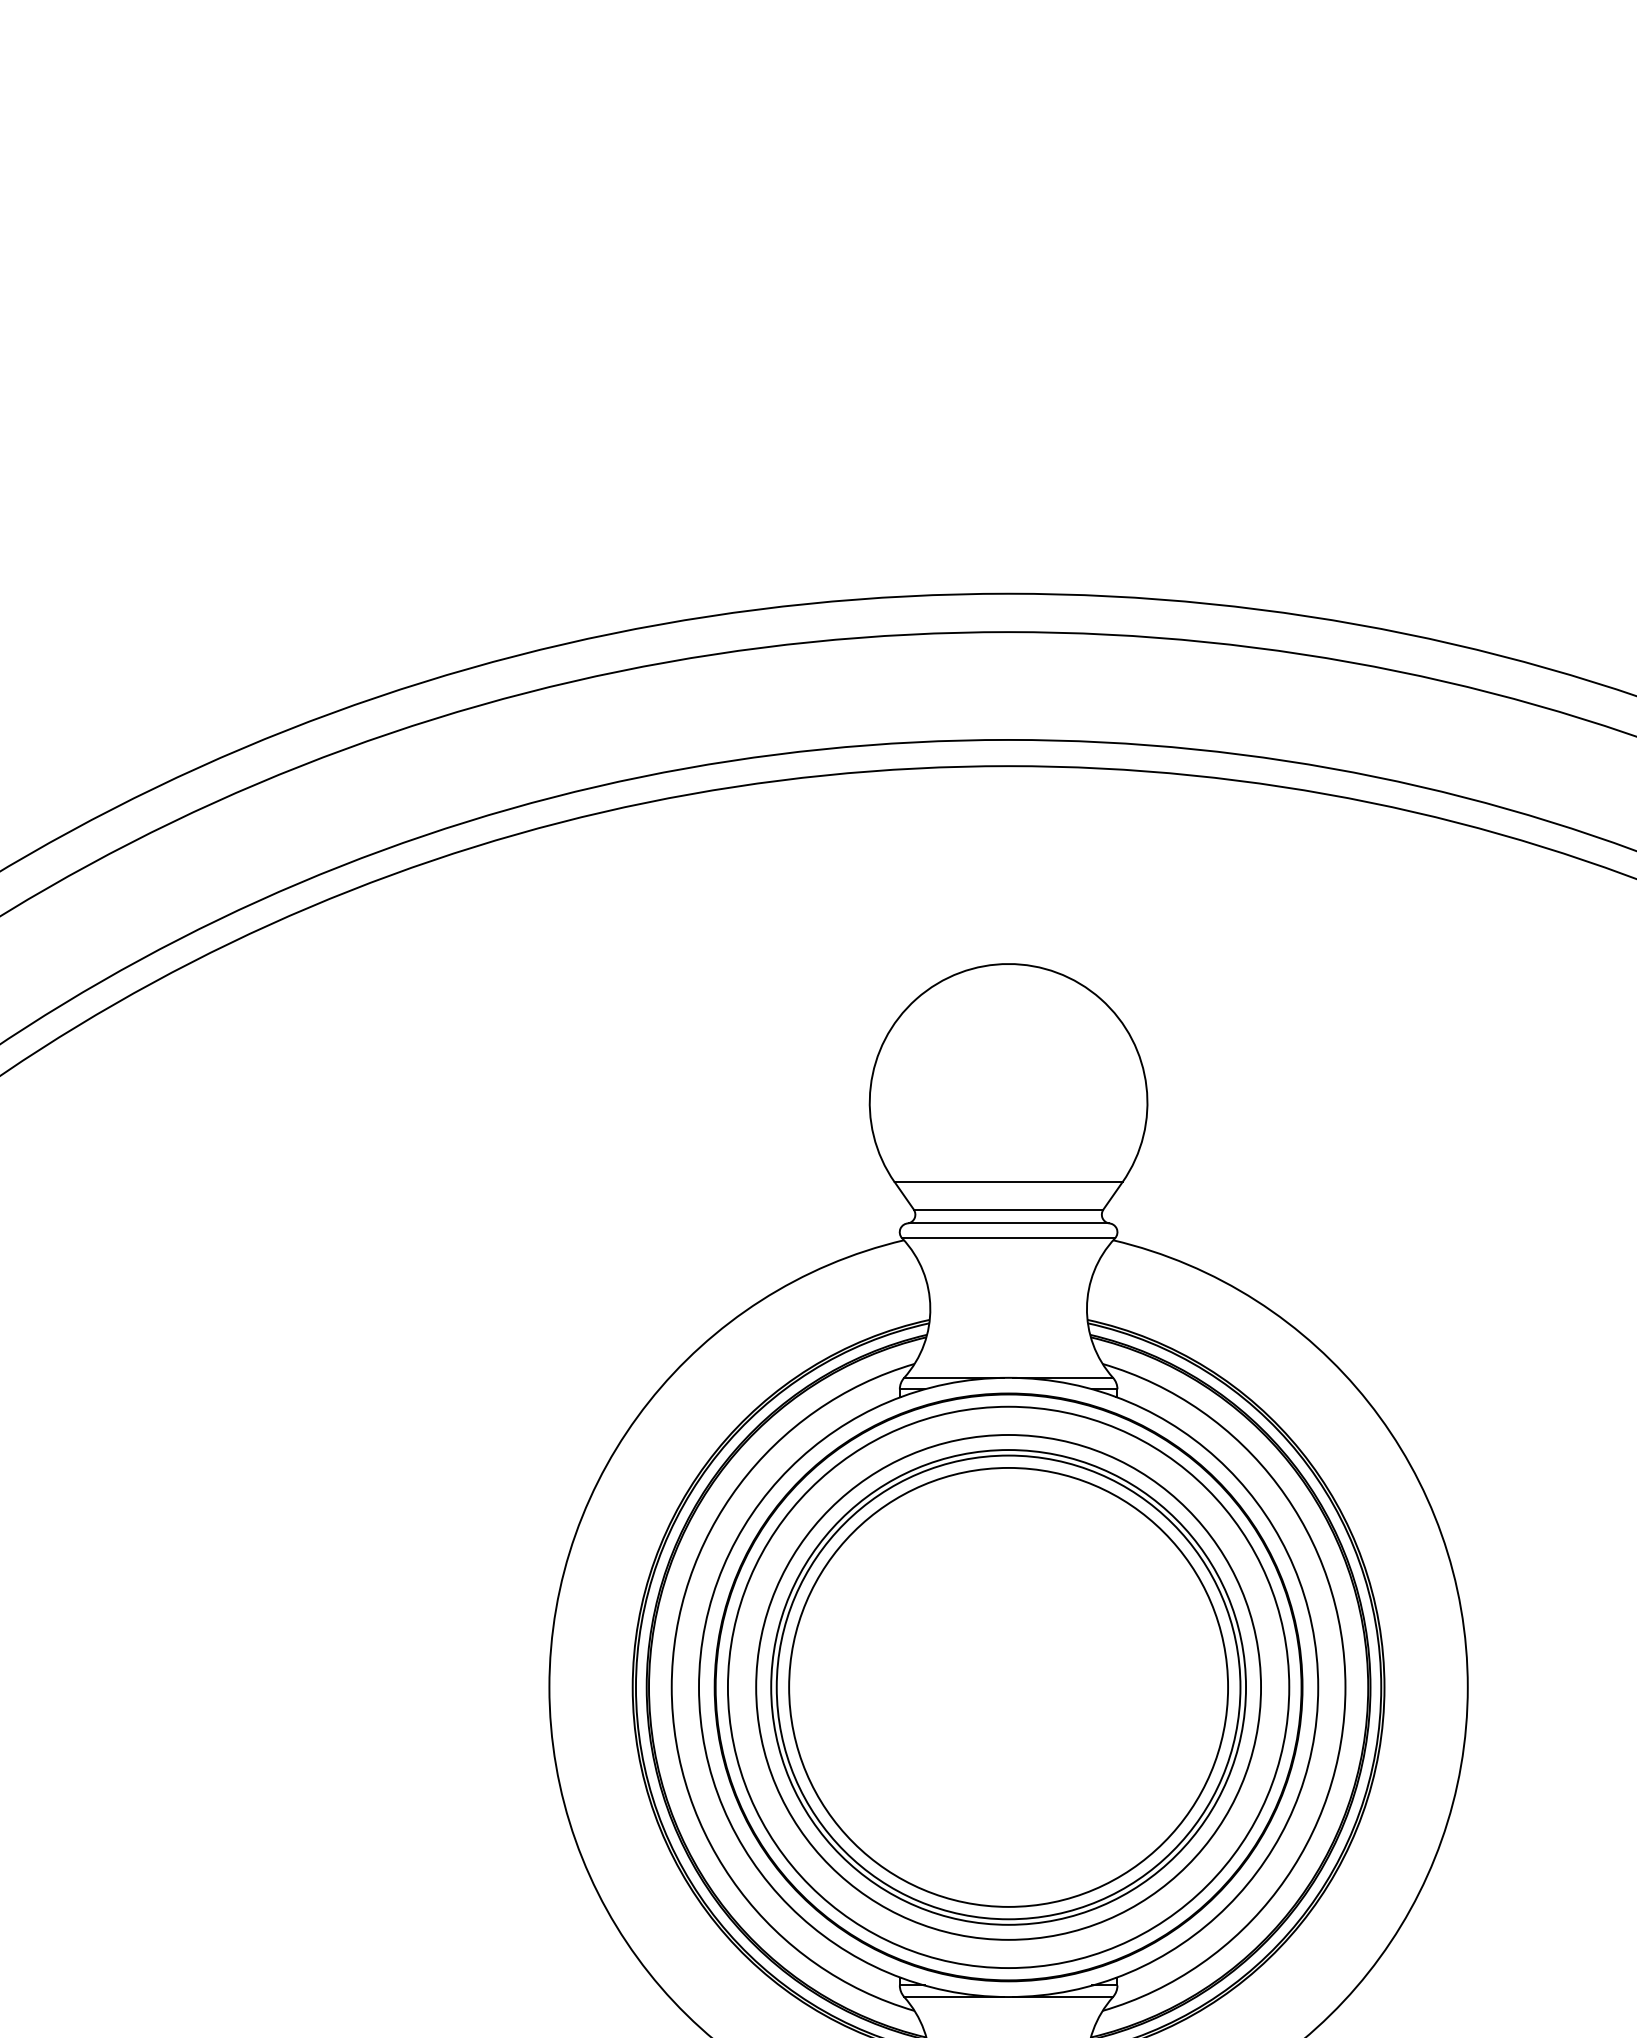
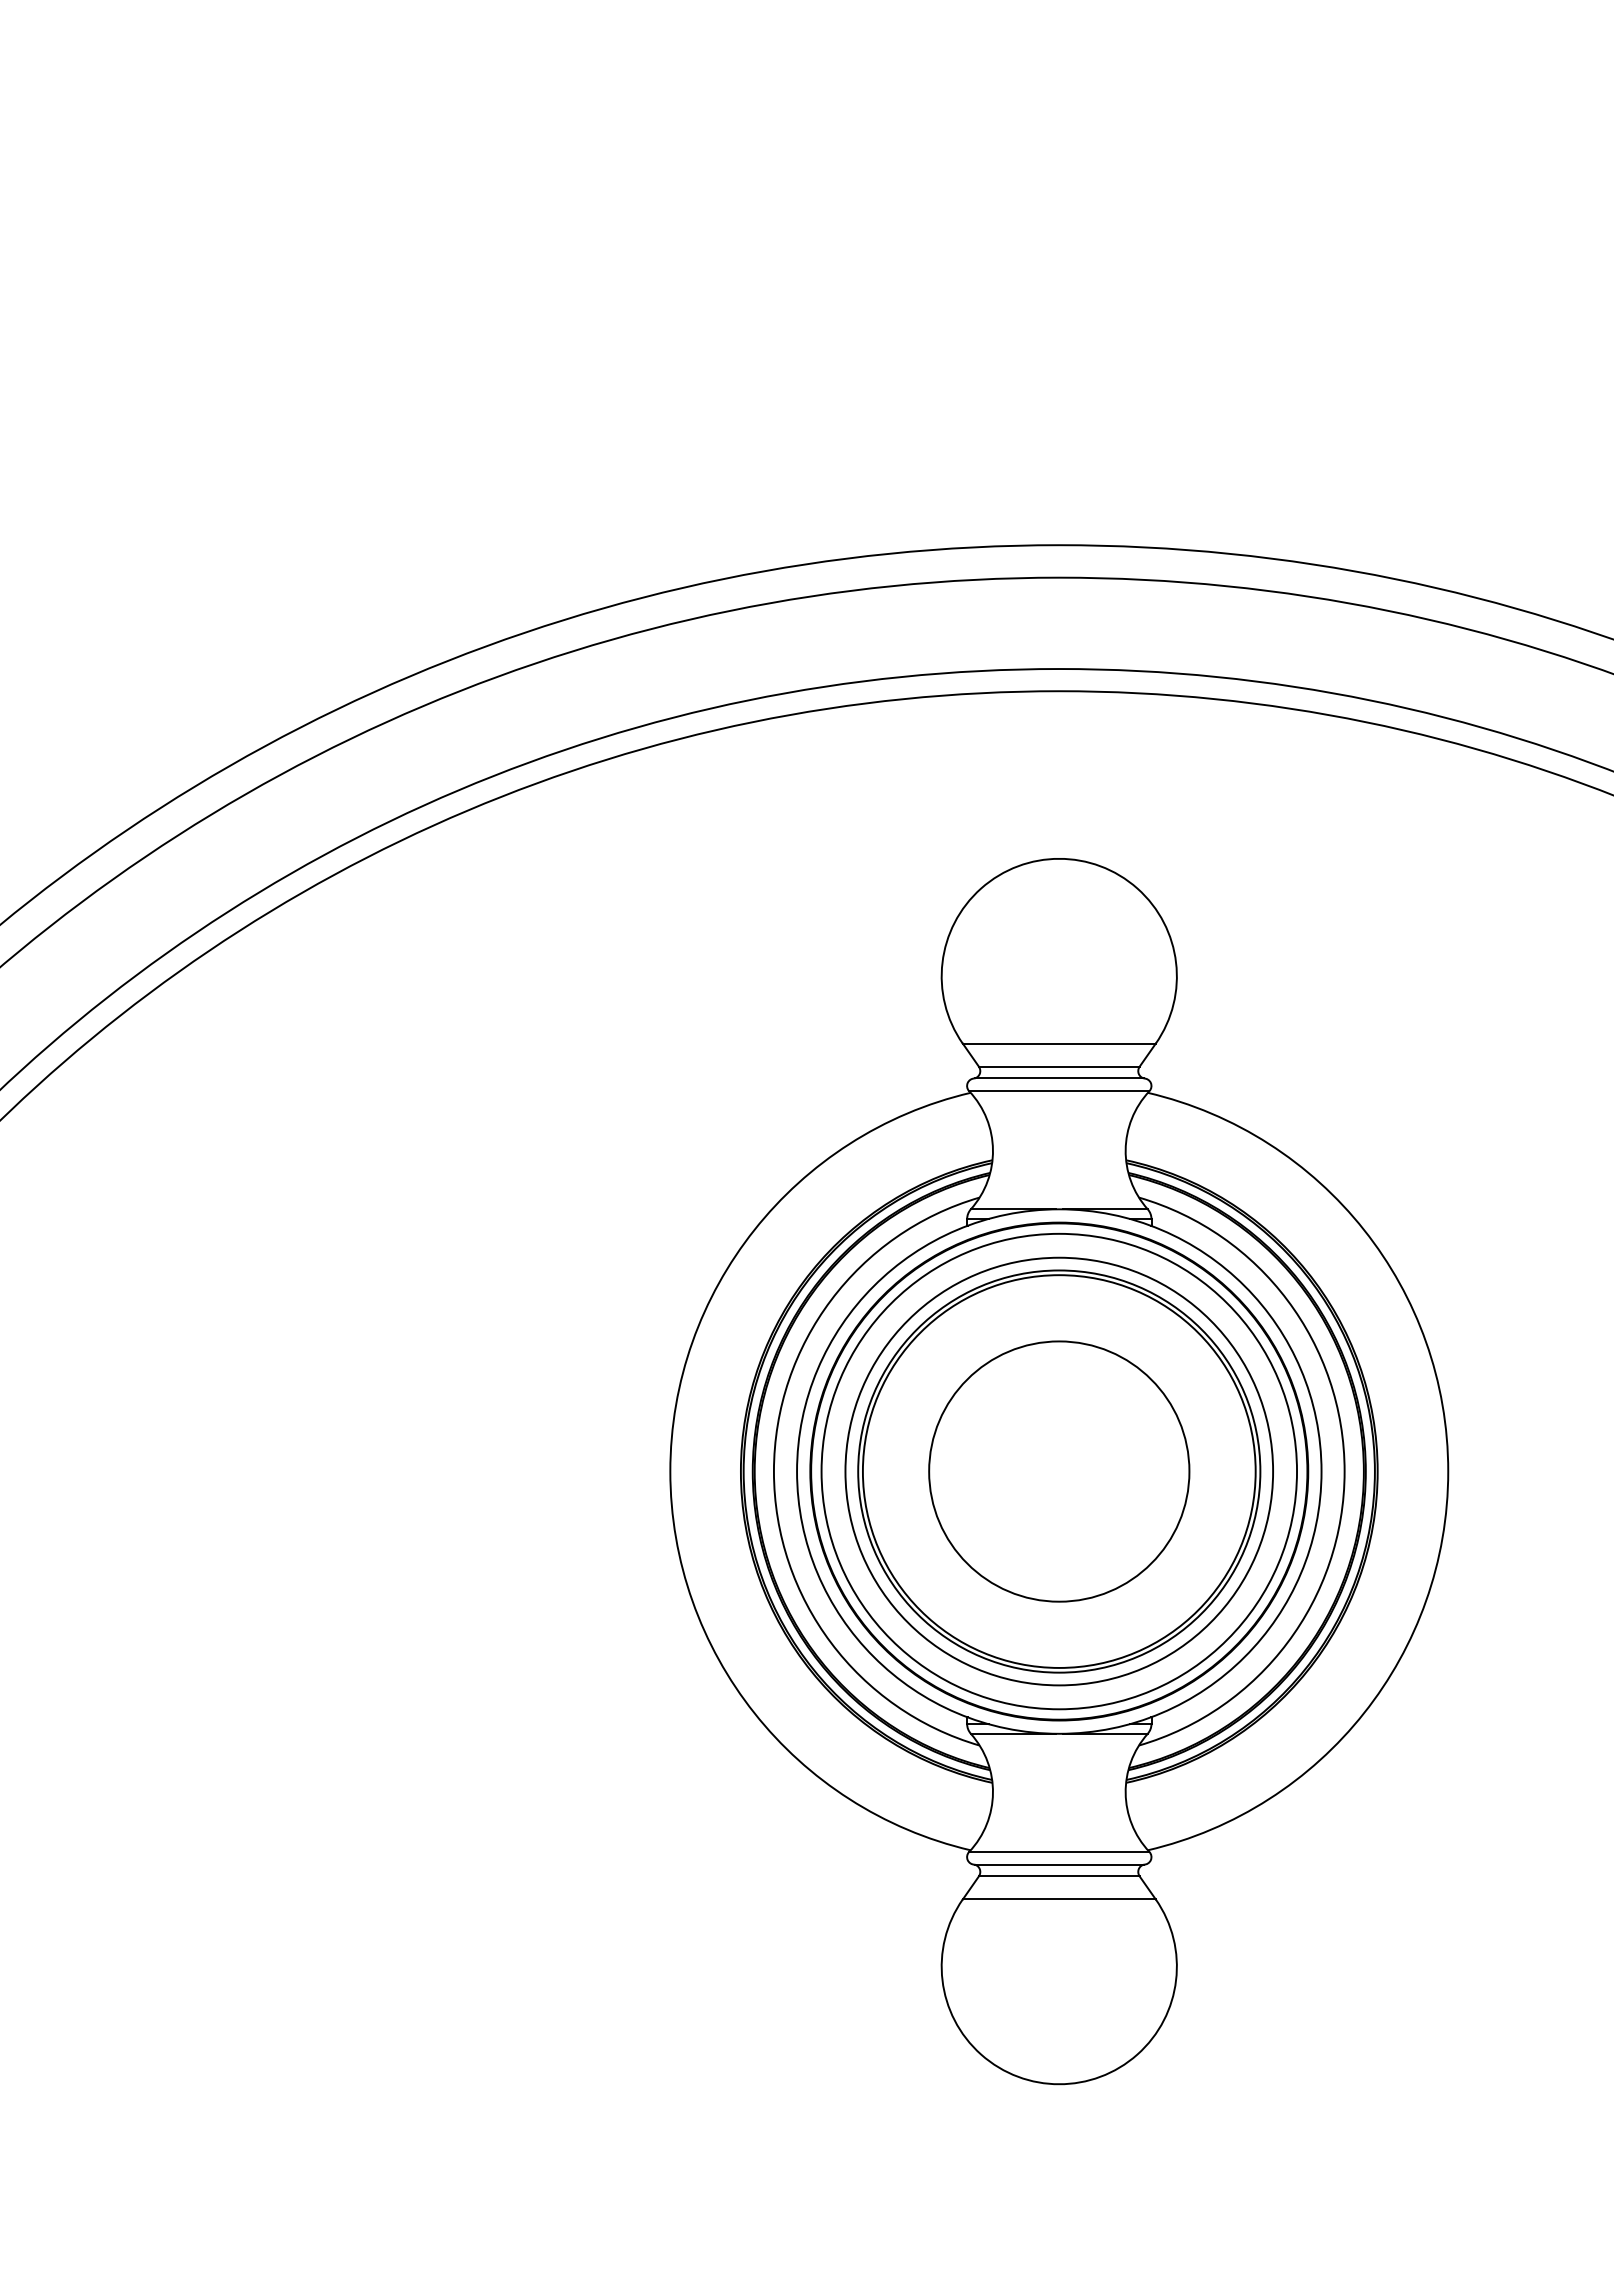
circle: (1008, 1687) -> (1059, 1471), size x0.7

